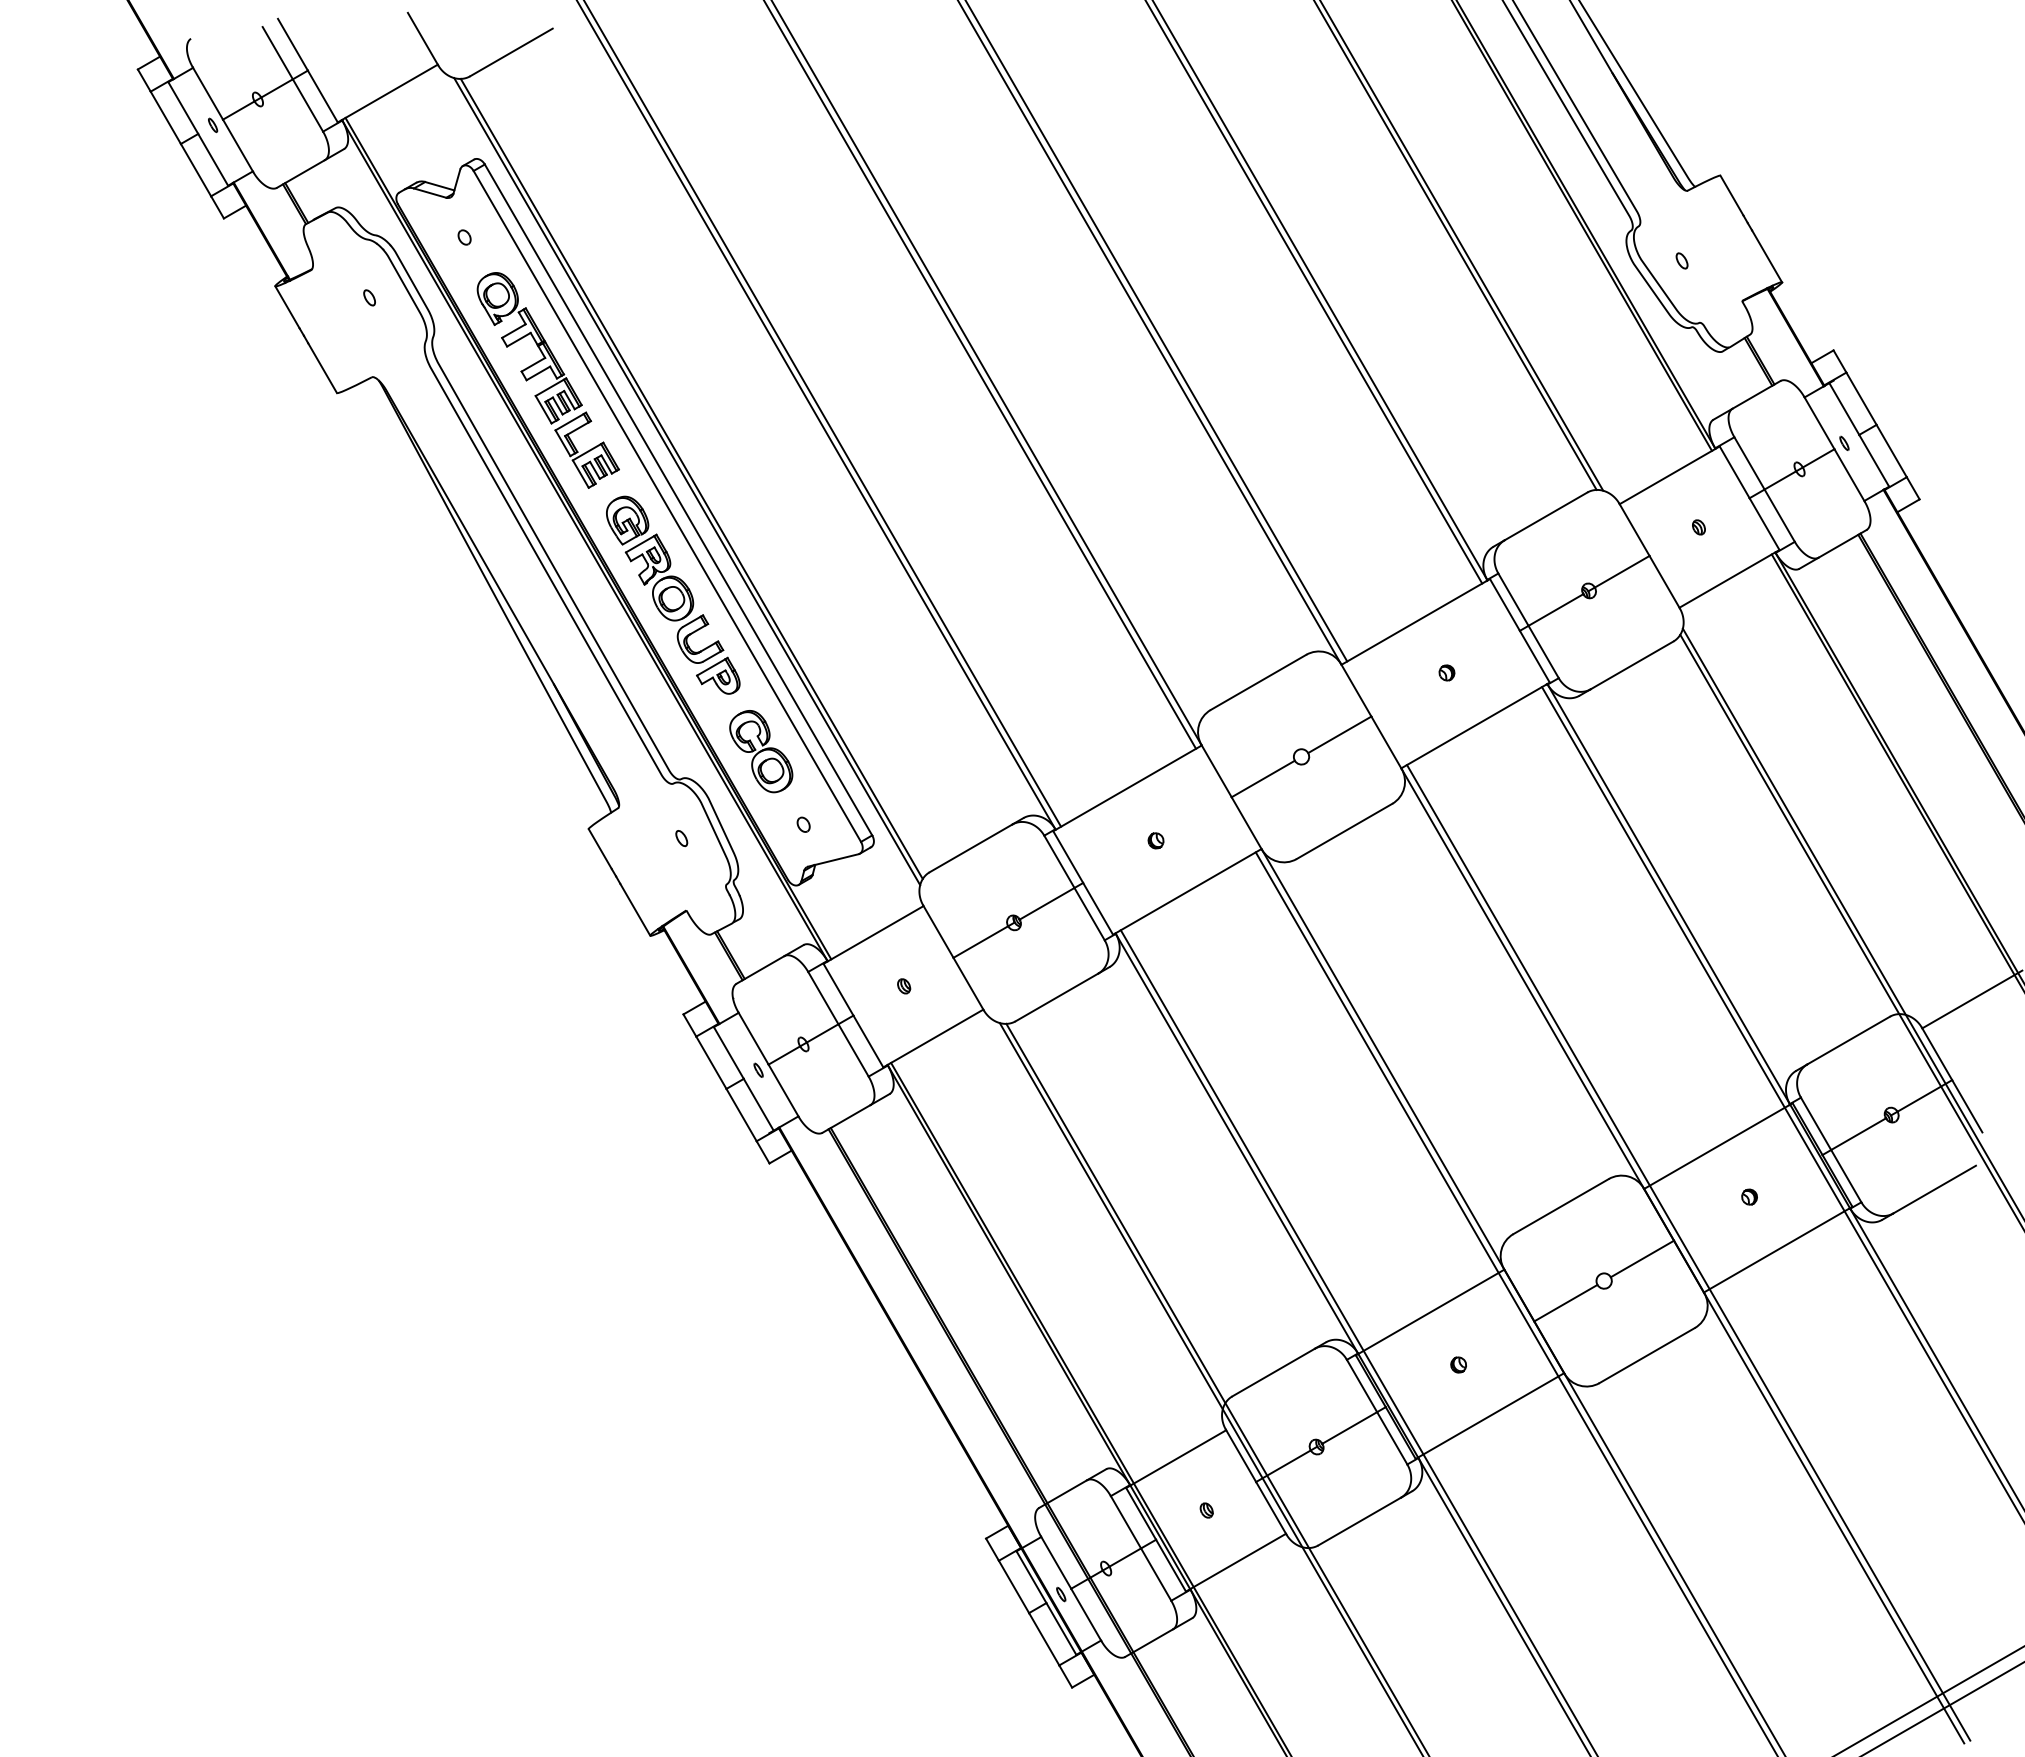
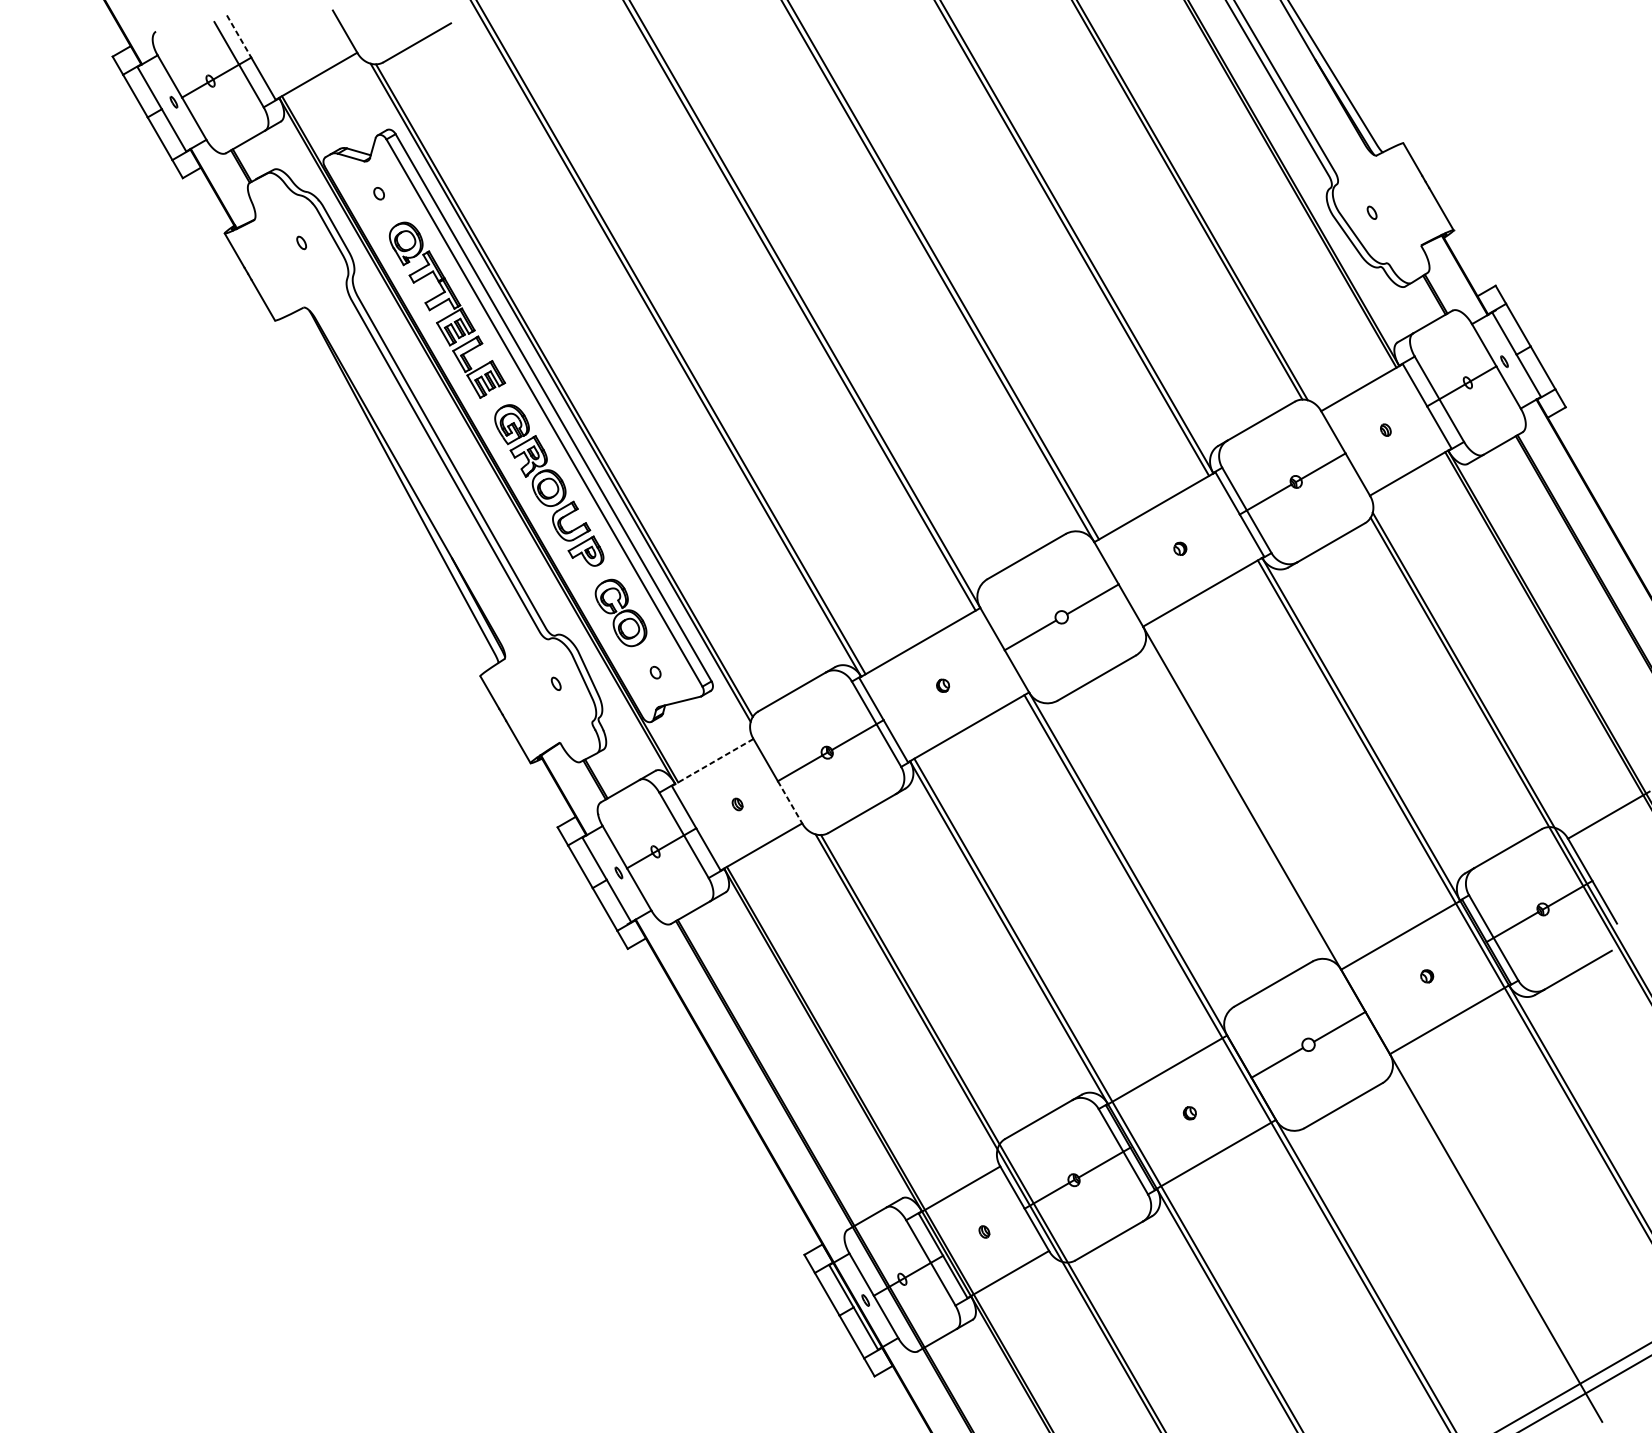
line: (292, 44) -> (238, 36), solid -> dashed
line: (873, 934) -> (712, 762), solid -> dashed
line: (968, 984) -> (790, 802), solid -> dashed
line: (1688, 1252) -> (1377, 1021), removed

